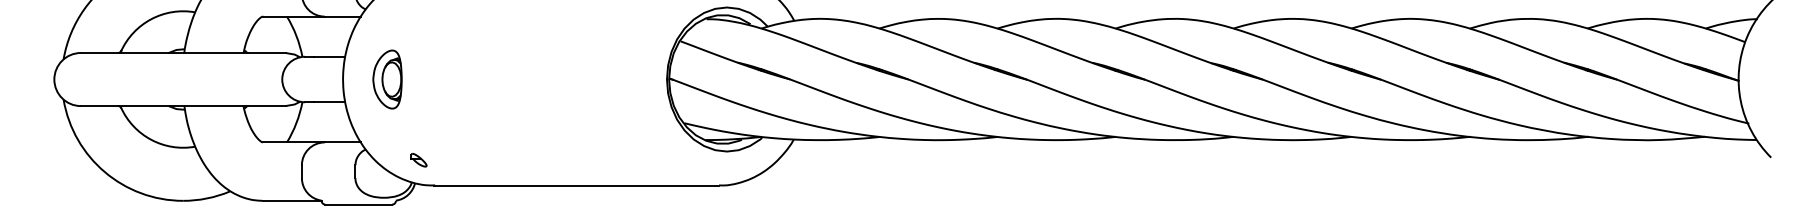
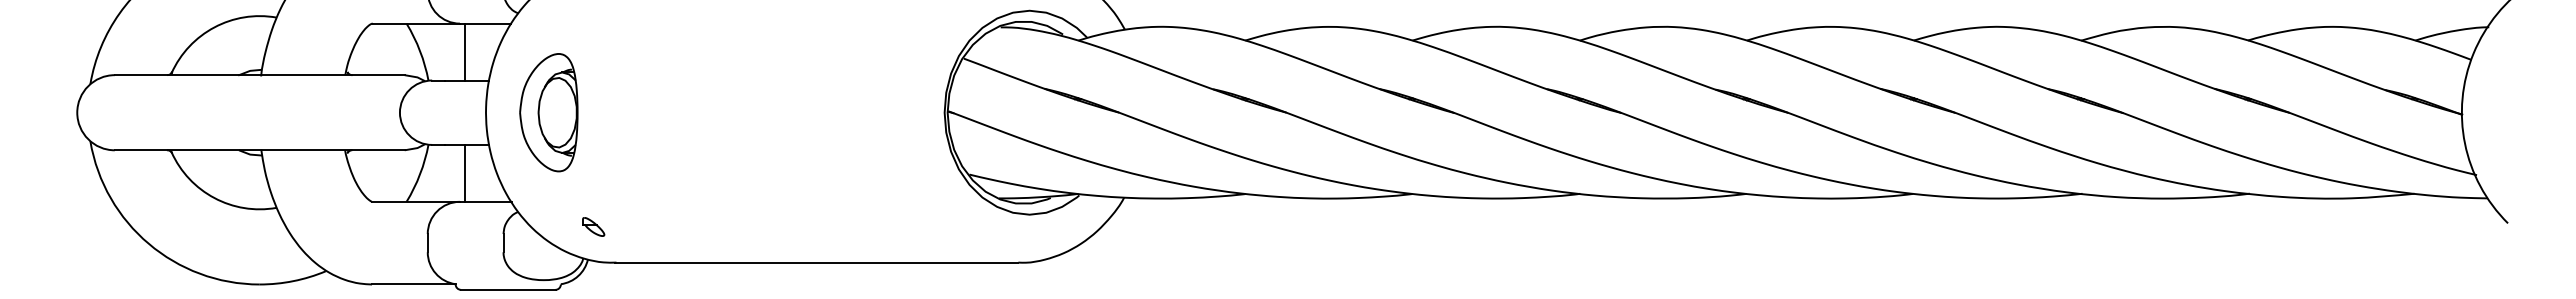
line: (328, 36) -> (465, 51), added
part: (387, 79) -> (548, 112), size x1.43
line: (328, 121) -> (465, 172), added

